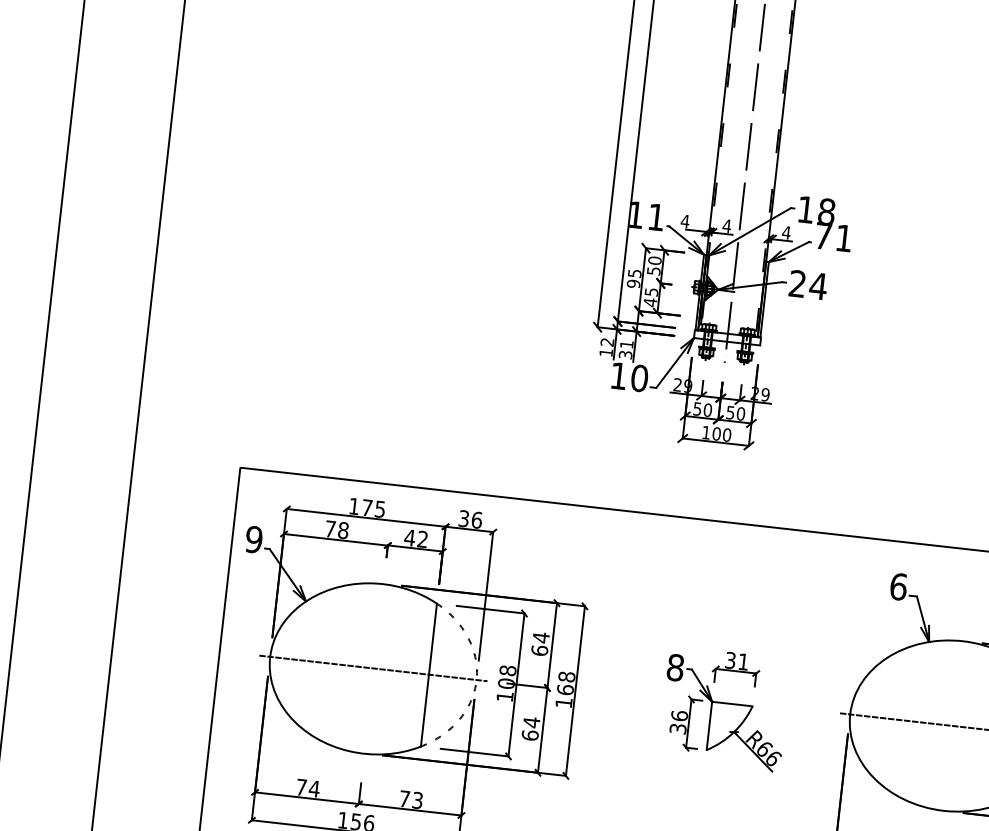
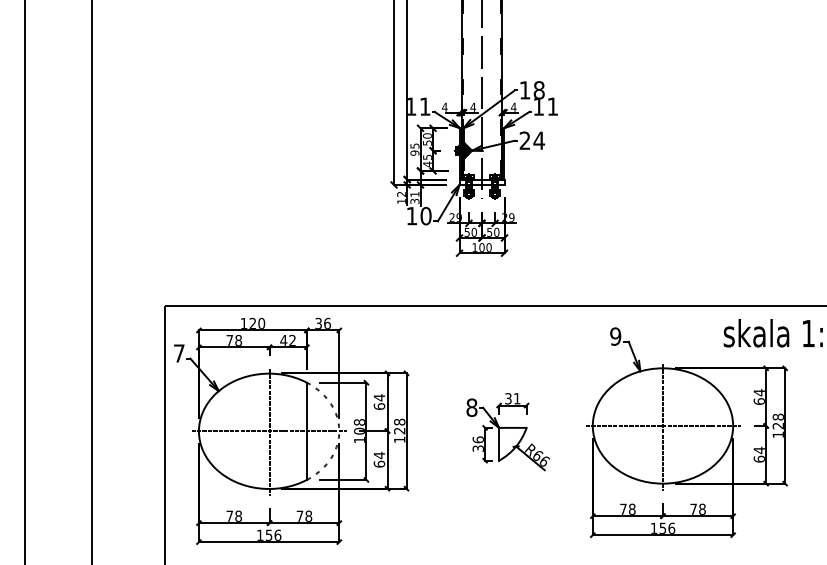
text: (823, 235) -> (538, 106), 71 -> 11
text: (374, 506) -> (257, 322), 175 -> 120
text: (252, 539) -> (178, 353), 9 -> 7
text: (898, 586) -> (615, 336), 6 -> 9
line: (373, 669) -> (269, 431), added
text: (565, 689) -> (399, 430), 168 -> 128
line: (952, 726) -> (662, 426), added
text: (314, 787) -> (238, 515), 74 -> 78
text: (417, 799) -> (308, 515), 73 -> 78

